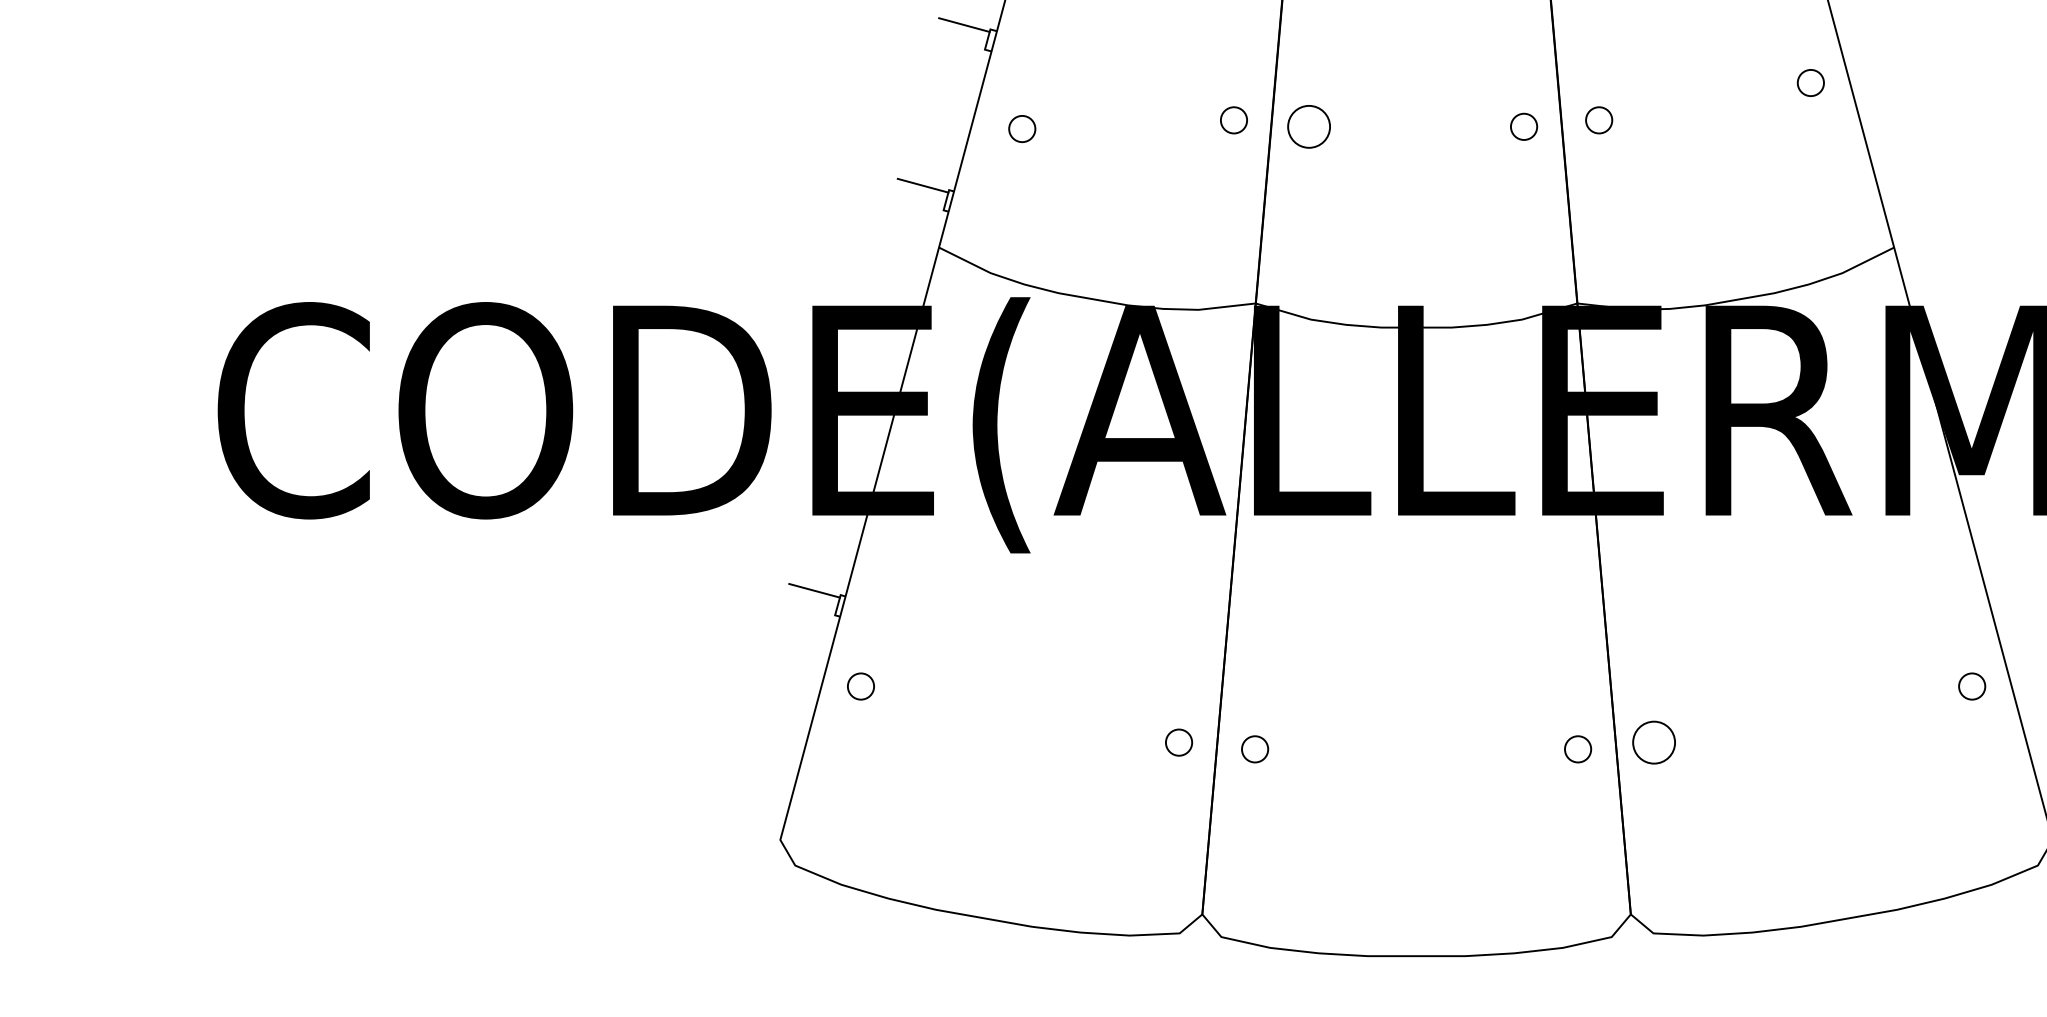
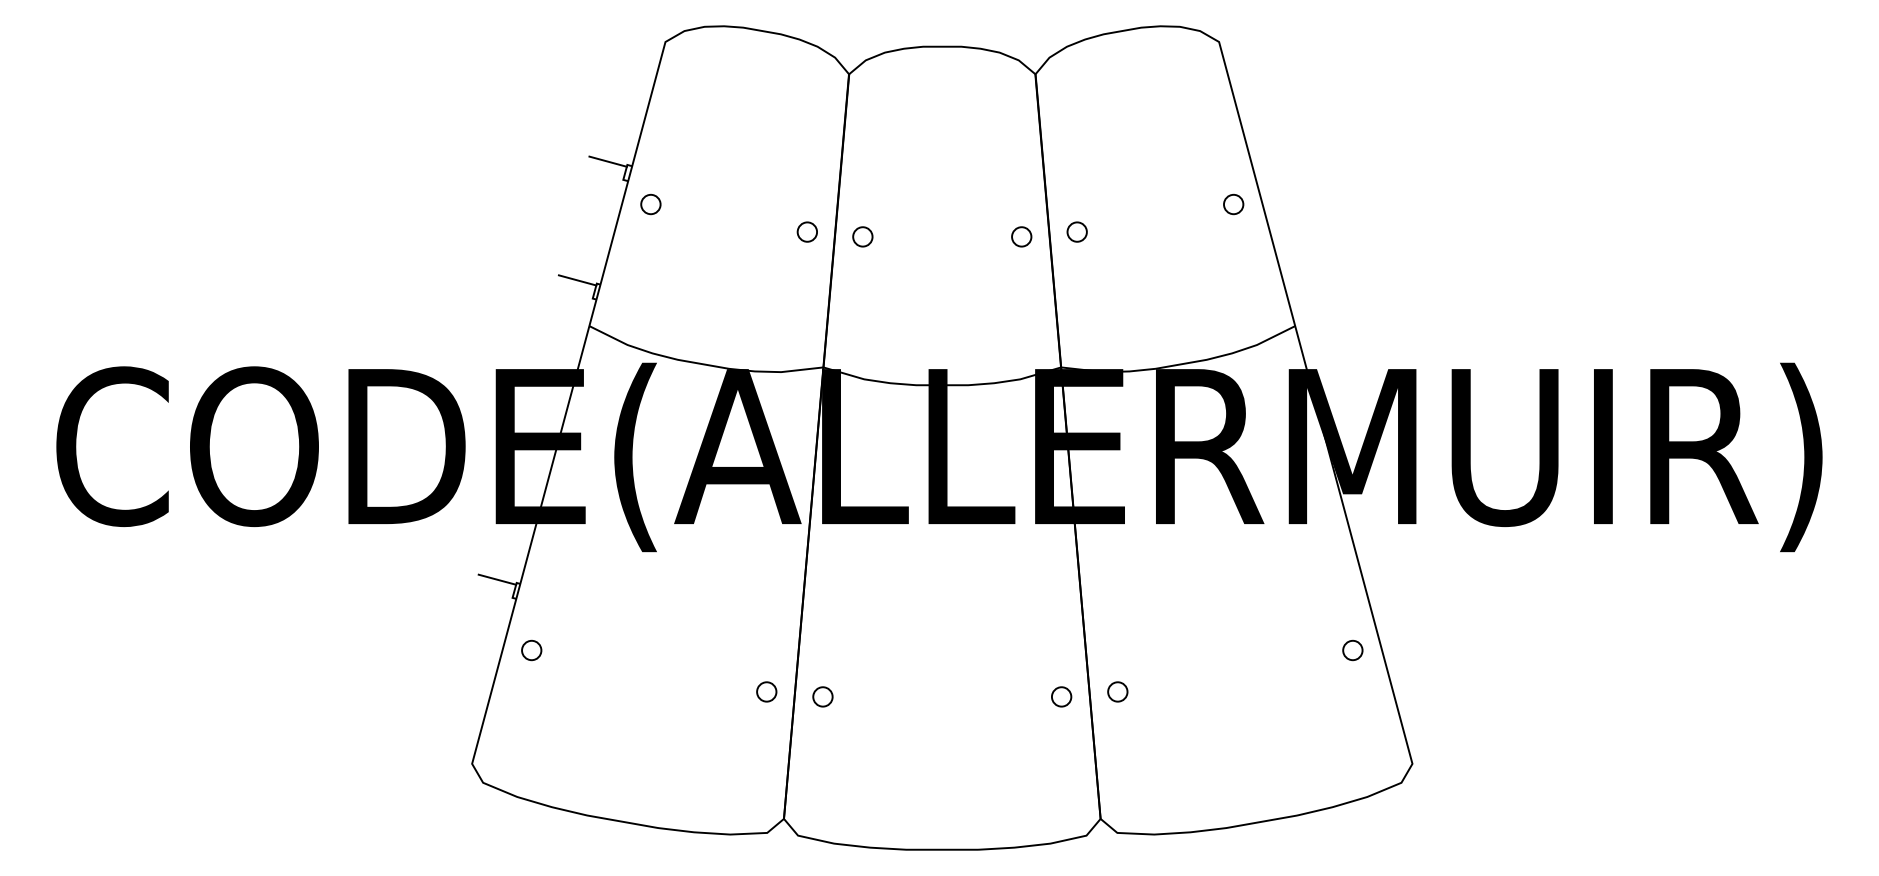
circle: (1308, 126) -> (862, 236), size x0.62
circle: (1021, 129) -> (650, 204), moved
circle: (1653, 742) -> (1117, 691), size x0.62

